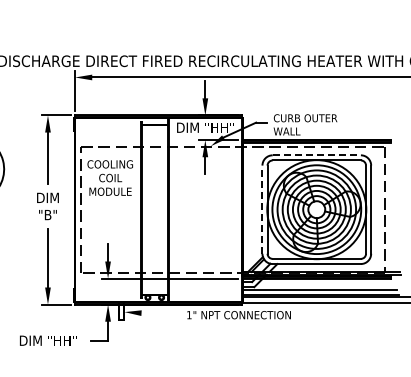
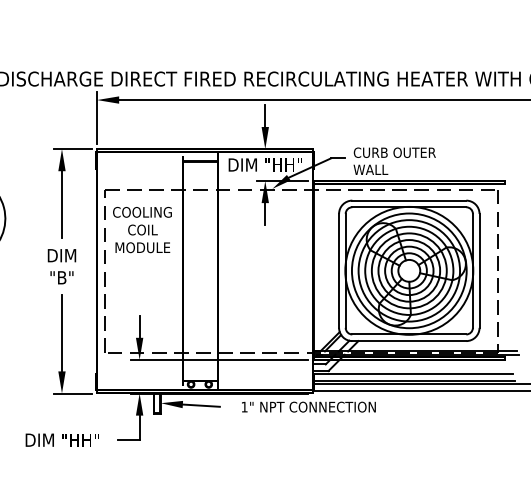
line: (317, 155) -> (410, 200), dashed -> solid
line: (262, 209) -> (339, 270), dashed -> solid
line: (155, 313) -> (200, 405), added

